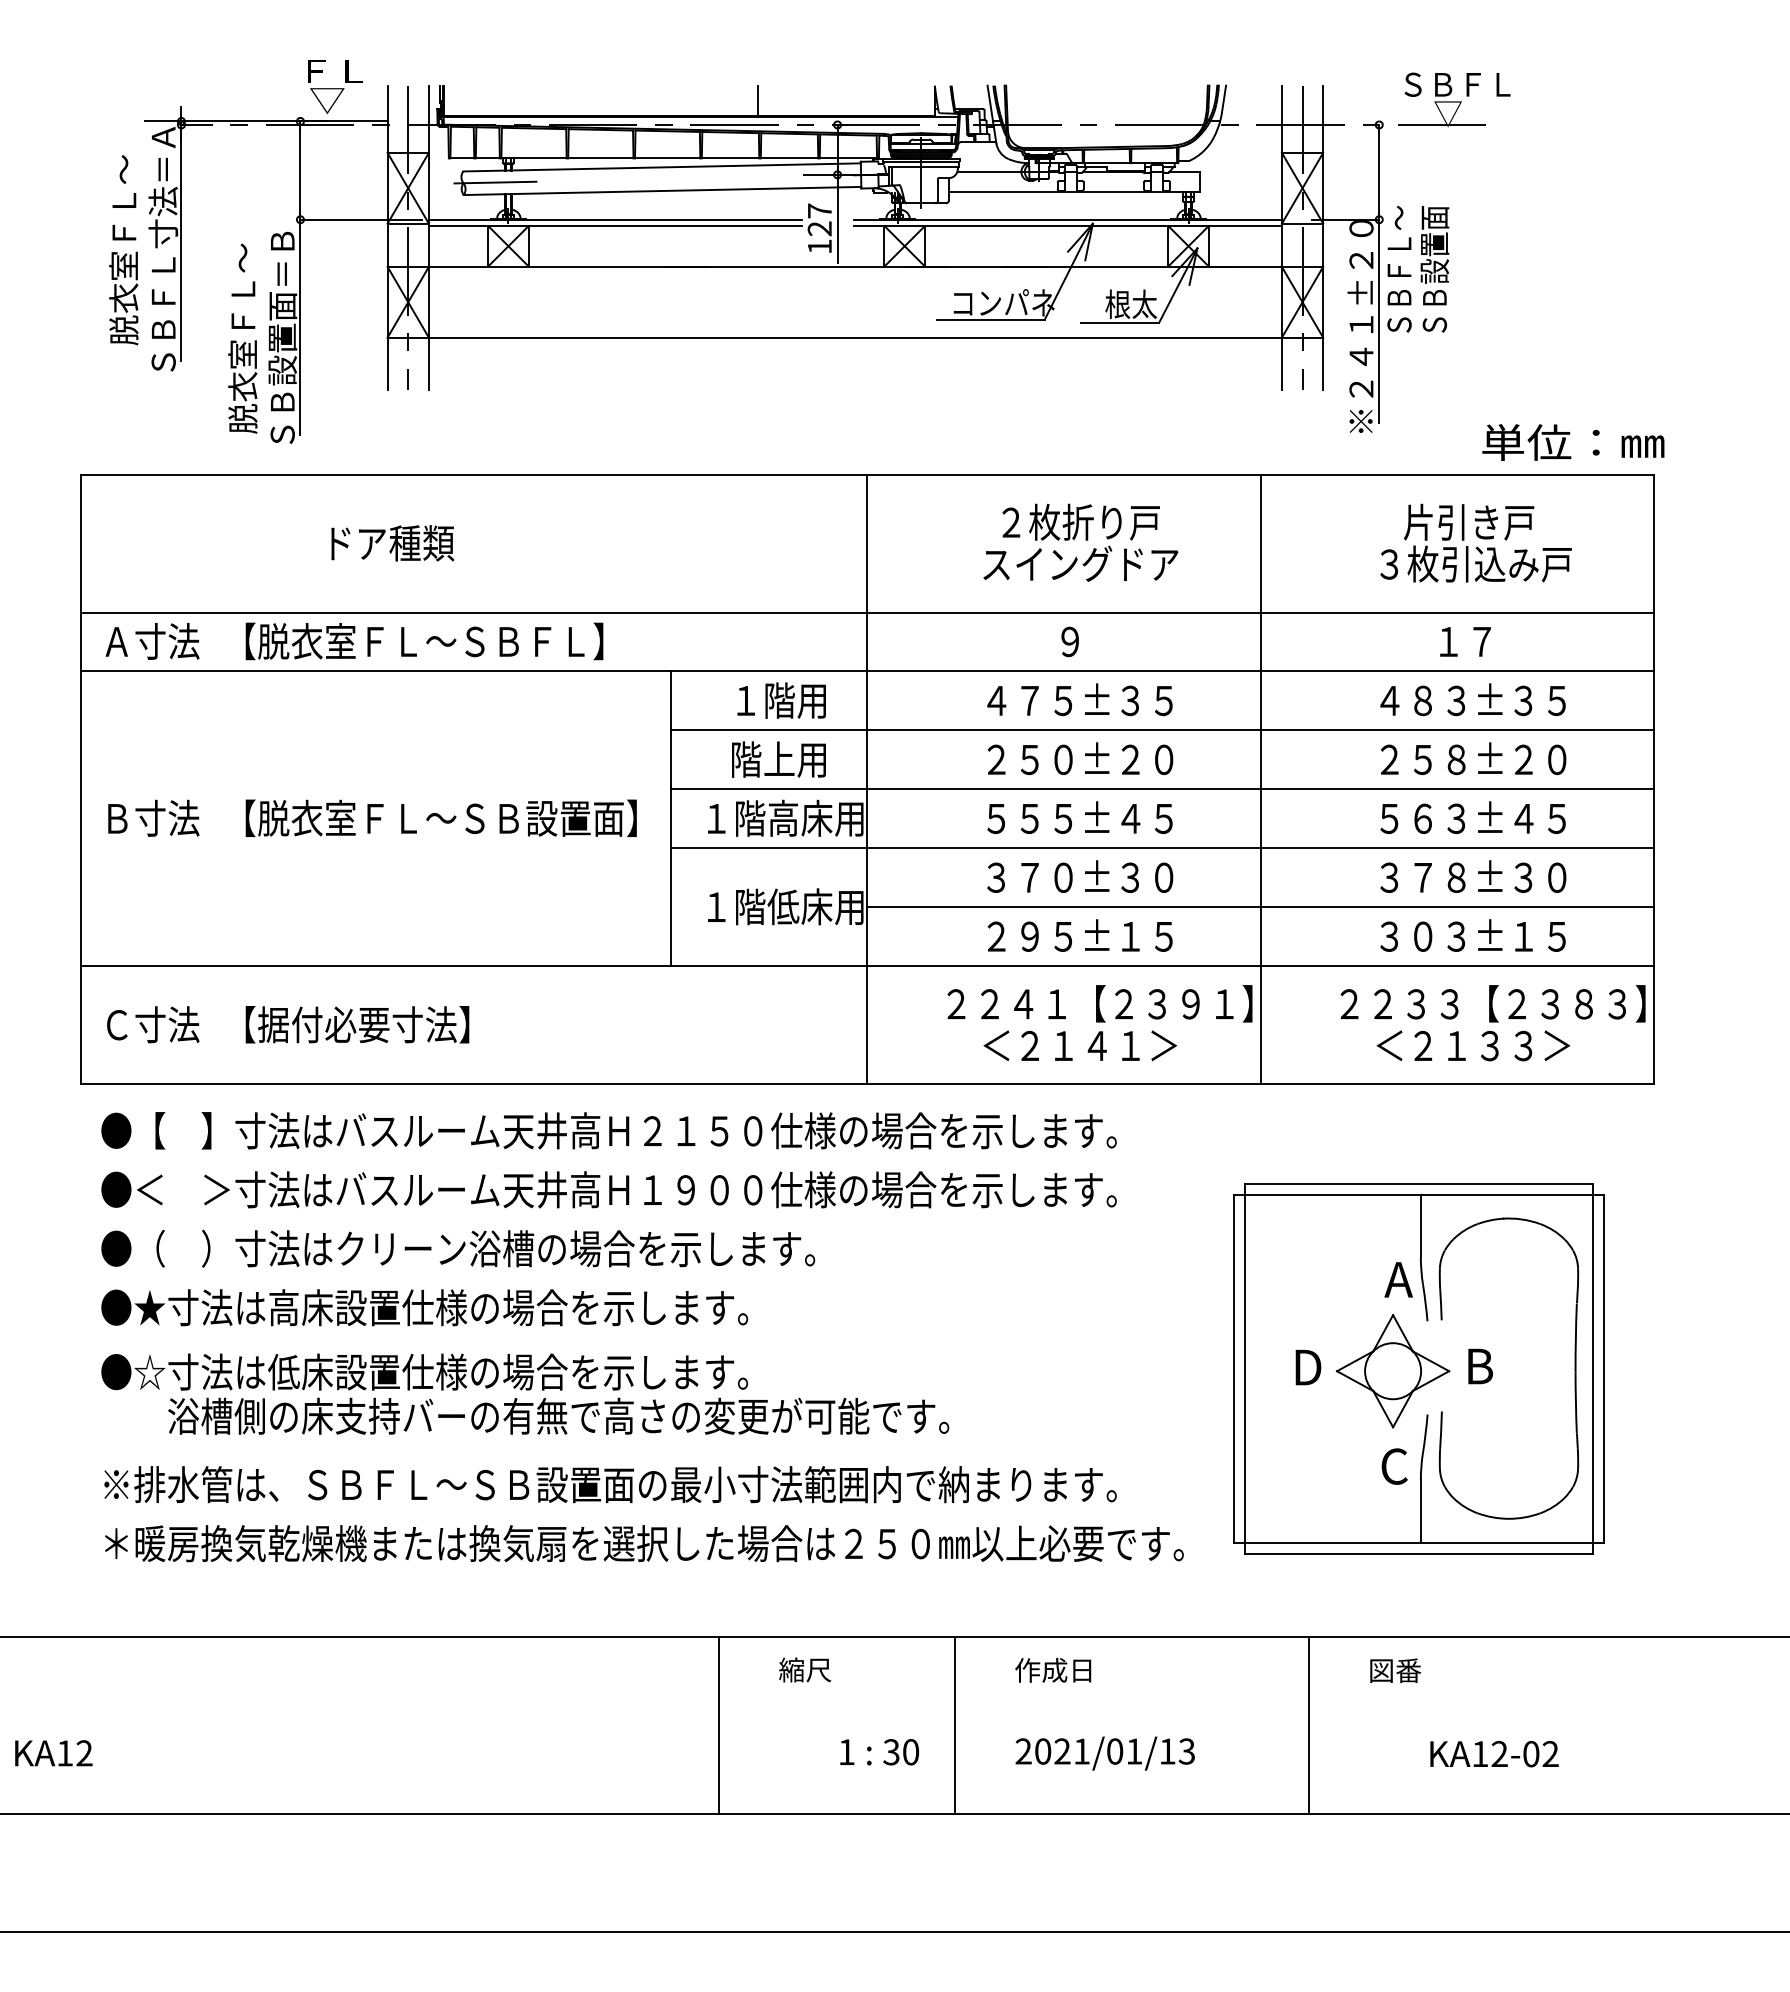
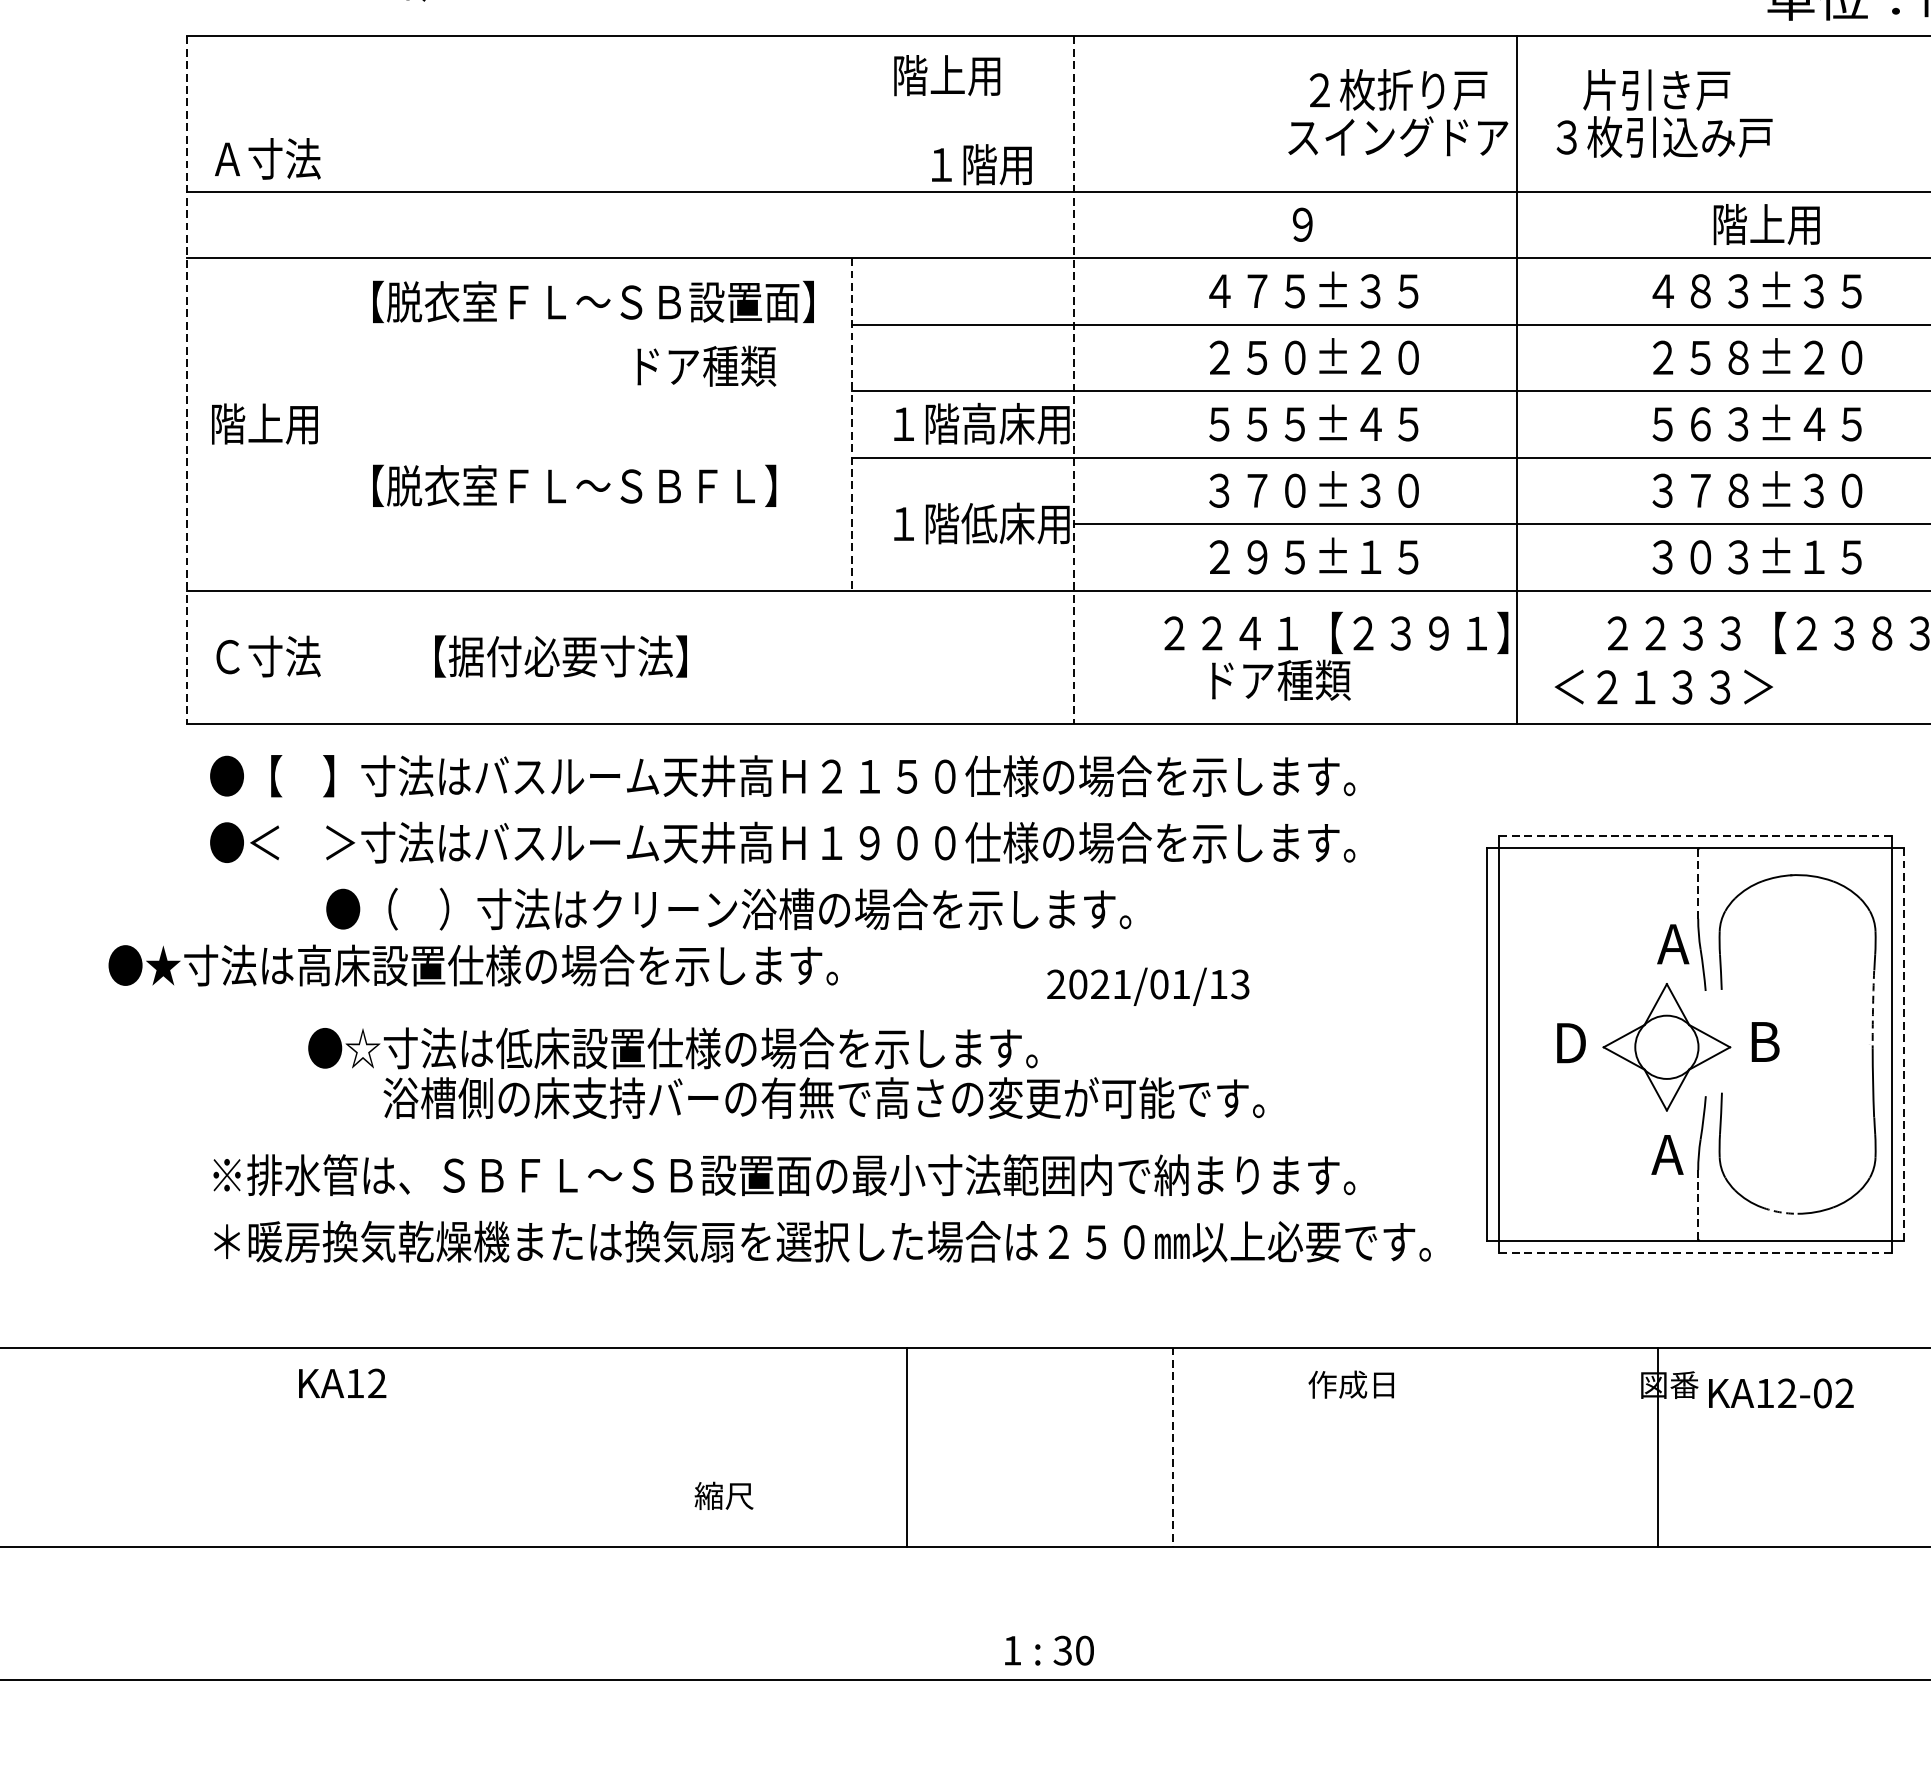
text: (1080, 542) -> (1397, 112), moved
text: (1475, 542) -> (1663, 112), moved
text: (392, 543) -> (706, 366), moved
text: (152, 641) -> (267, 158), moved
text: (424, 641) -> (574, 485), moved
text: (1481, 641) -> (1766, 224), １７ -> 階上用
text: (781, 700) -> (981, 164), moved
text: (778, 759) -> (946, 75), moved
line: (81, 779) -> (187, 379), solid -> dashed
line: (867, 779) -> (1074, 379), solid -> dashed
text: (151, 817) -> (266, 422), Ｂ寸法 -> 階上用
text: (440, 817) -> (592, 301), moved
line: (670, 819) -> (851, 425), solid -> dashed
text: (357, 1024) -> (560, 656), moved
text: (1080, 1045) -> (1314, 679), ＜２１４１＞ -> ドア種類
text: (1473, 1045) -> (1663, 686), moved
line: (1419, 1183) -> (1696, 835), solid -> dashed
line: (1420, 1226) -> (1697, 884), solid -> dashed
text: (458, 1248) -> (729, 908), moved
text: (424, 1307) -> (473, 965), moved
arc: (1575, 1338) -> (1872, 1010), solid -> dashed
line: (1603, 1369) -> (1904, 1045), solid -> dashed
text: (525, 1393) -> (786, 1072), moved
text: (1393, 1466) -> (1667, 1154), C -> A
line: (1420, 1510) -> (1697, 1204), solid -> dashed
arc: (1492, 1517) -> (1779, 1212), solid -> dashed
line: (1419, 1553) -> (1696, 1252), solid -> dashed
text: (805, 1669) -> (724, 1495), moved
text: (1053, 1669) -> (1351, 1383), moved
line: (1308, 1725) -> (1657, 1446), moved
line: (955, 1726) -> (1173, 1448), solid -> dashed
text: (879, 1752) -> (1049, 1651), moved
text: (53, 1753) -> (342, 1383), moved
text: (1104, 1753) -> (1147, 986), moved
text: (1494, 1754) -> (1781, 1393), moved

